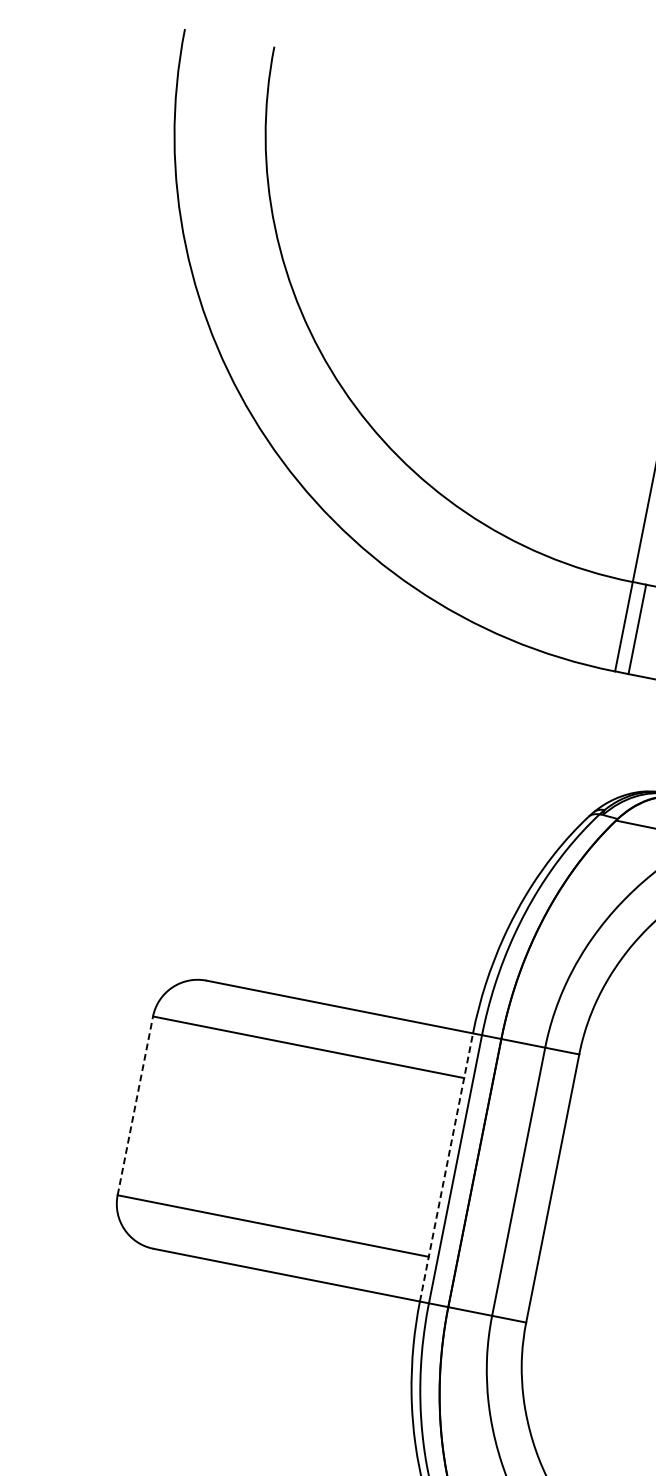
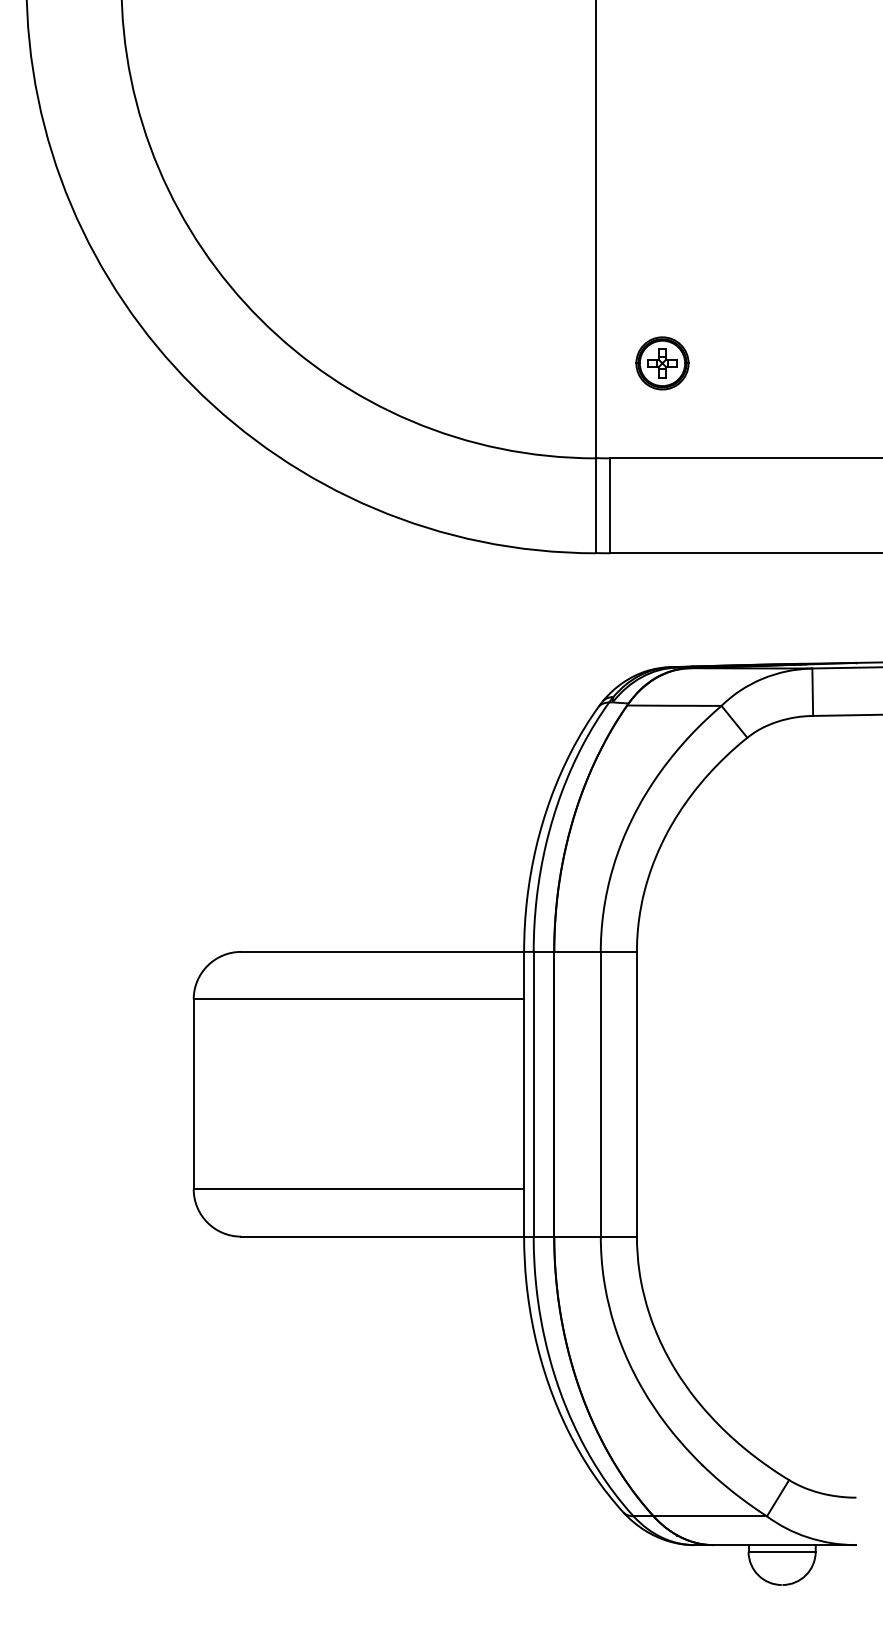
line: (135, 1106) -> (193, 1094), dashed -> solid
line: (446, 1166) -> (524, 1093), dashed -> solid

